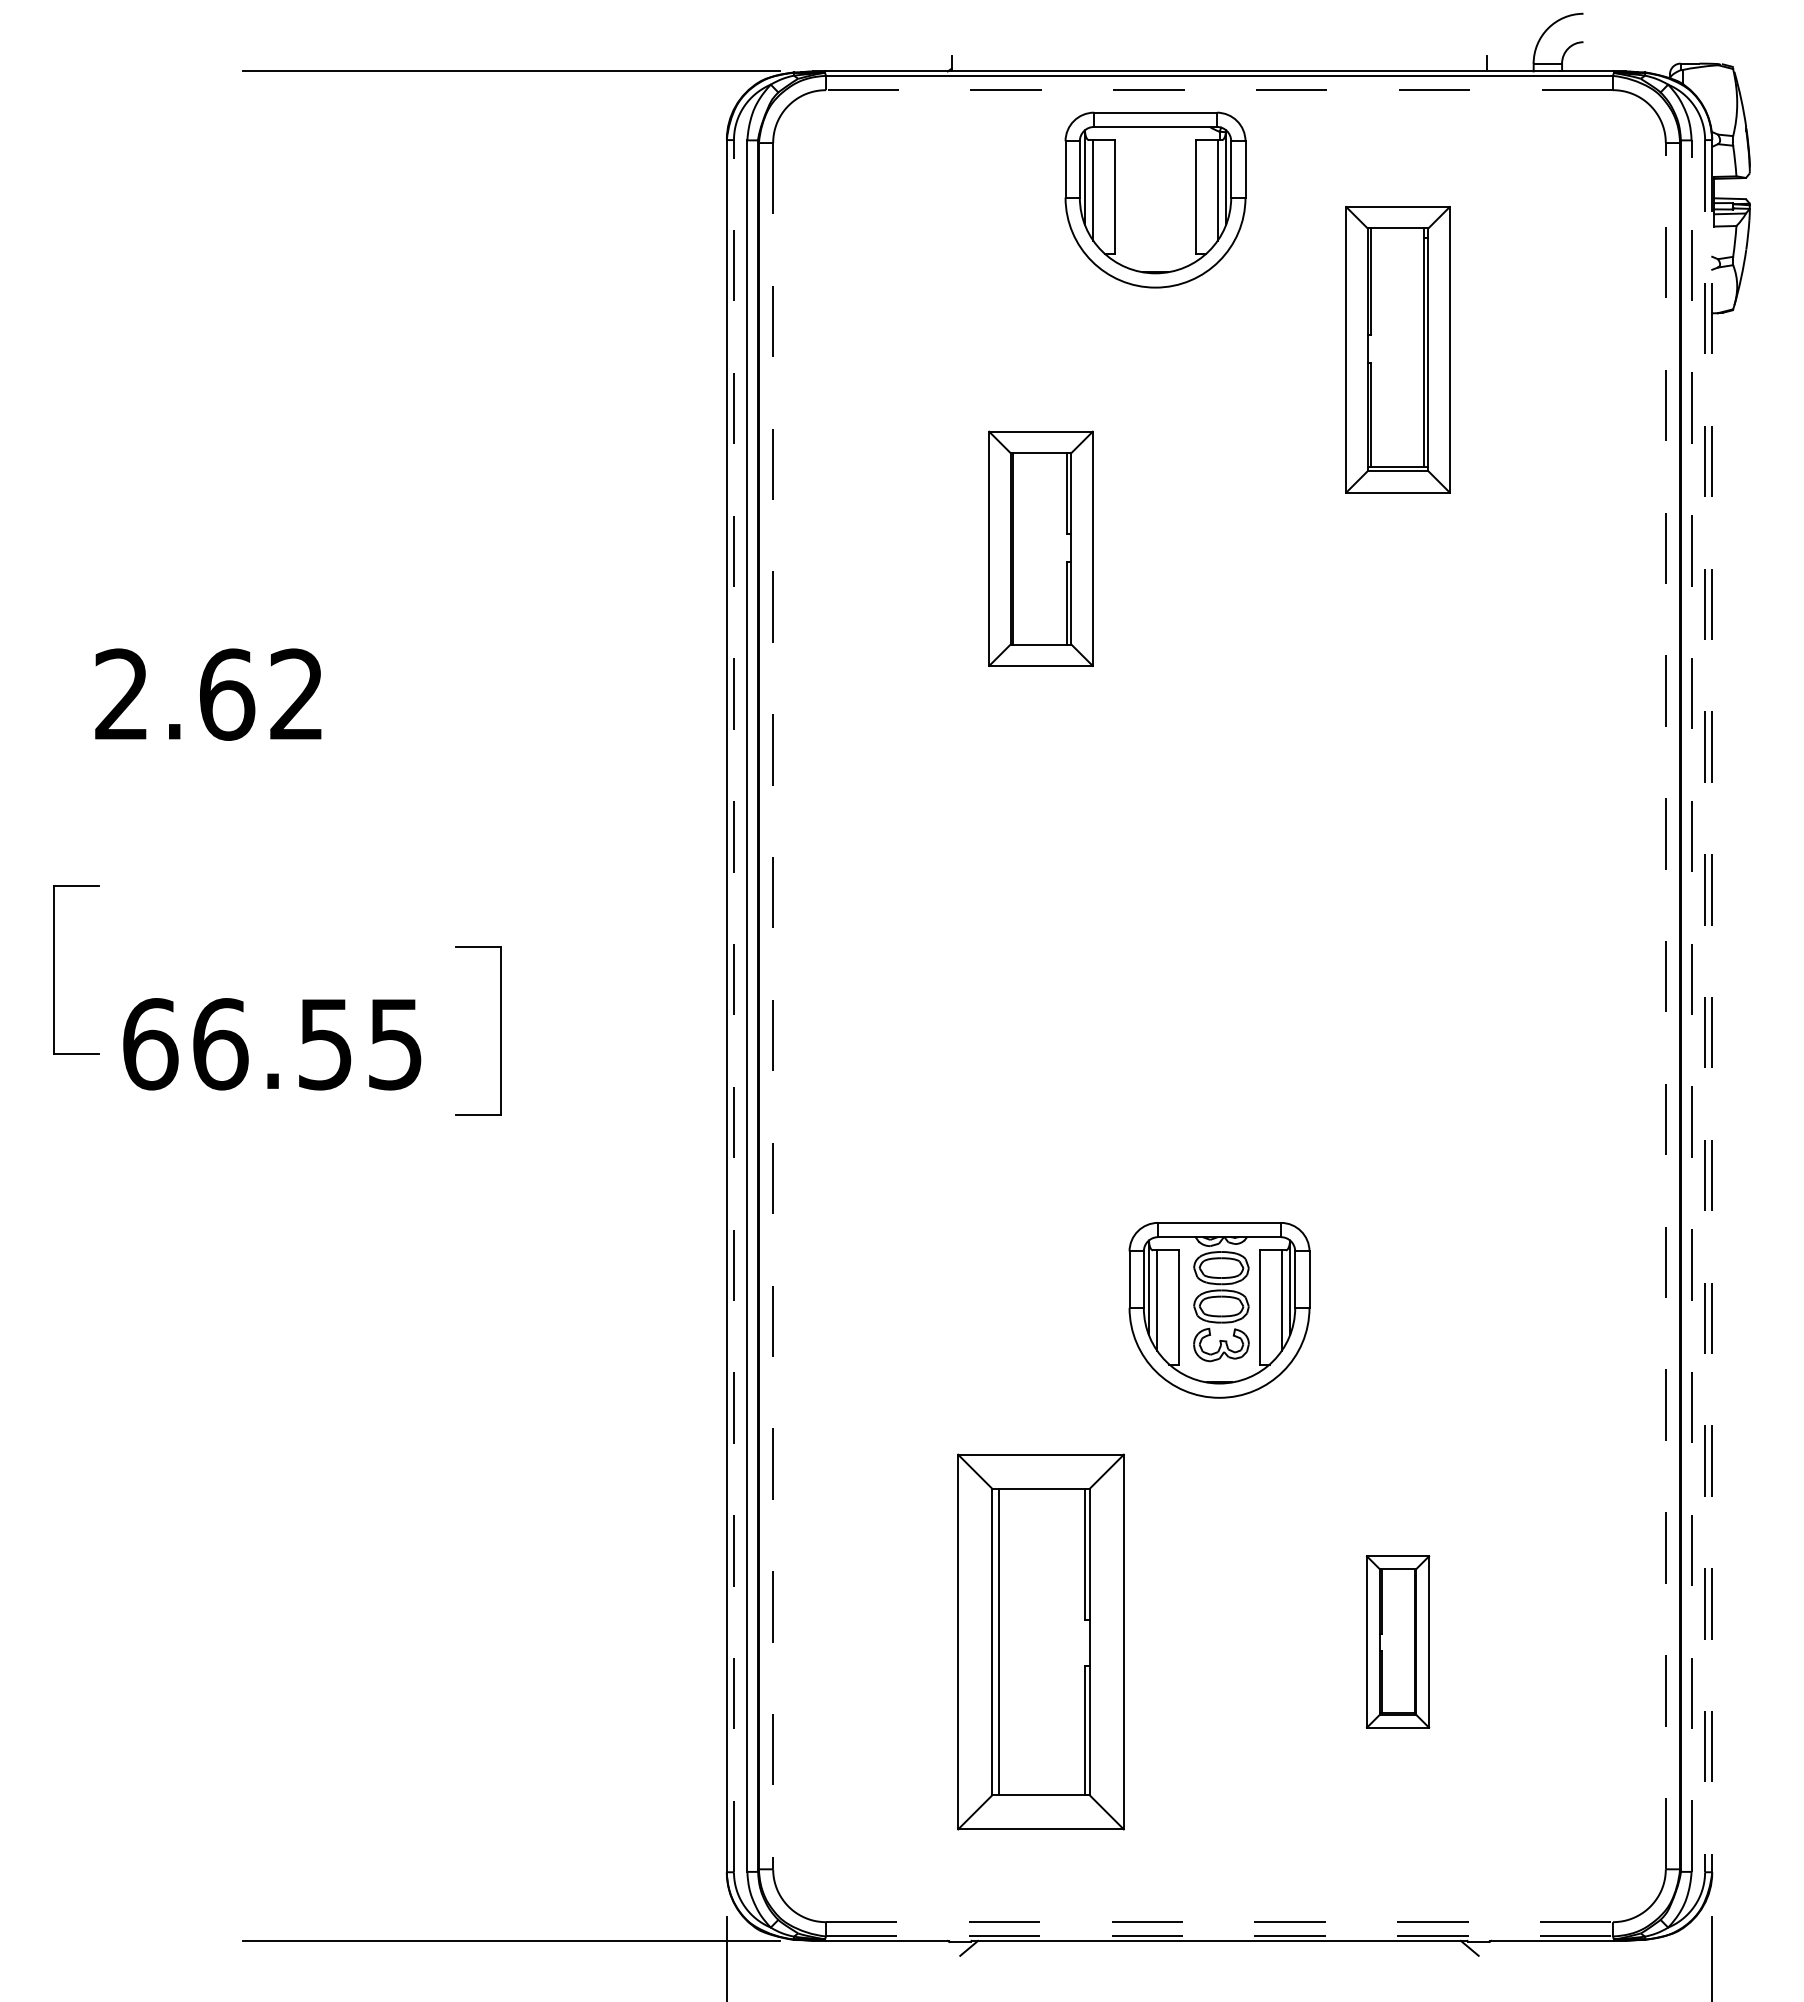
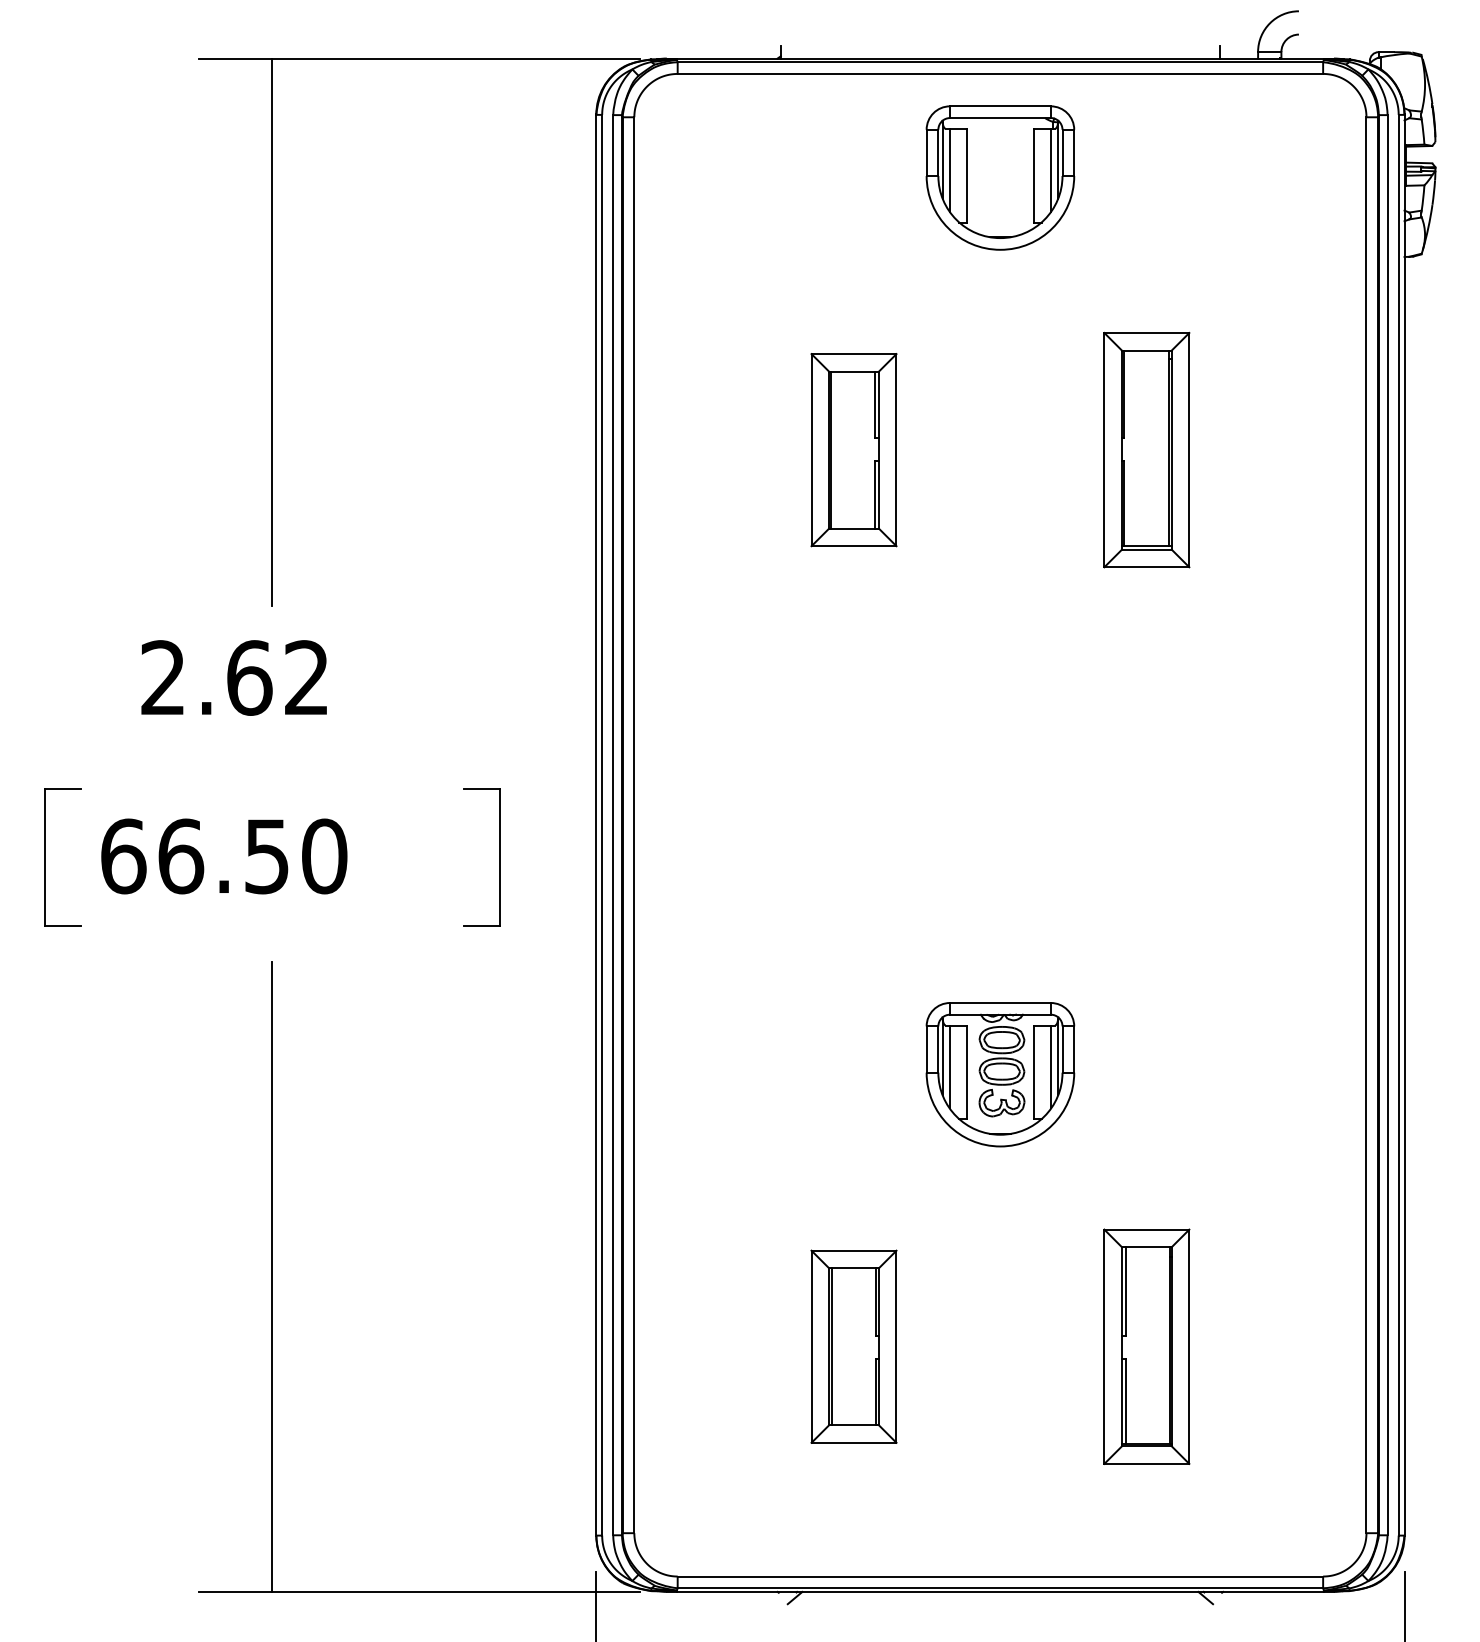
line: (1218, 90) -> (999, 74), dashed -> solid
part: (1155, 199) -> (1000, 177), moved
part: (1397, 349) -> (1146, 449), moved
line: (331, 404) -> (272, 331), added
text: (208, 694) -> (234, 677), moved
part: (54, 969) -> (44, 856), moved
line: (733, 1005) -> (601, 824), dashed -> solid
line: (1665, 1005) -> (1366, 824), dashed -> solid
line: (773, 1006) -> (634, 825), dashed -> solid
line: (1691, 1006) -> (1387, 825), dashed -> solid
line: (1705, 1006) -> (1399, 825), dashed -> solid
line: (1712, 1006) -> (1404, 825), dashed -> solid
part: (500, 1030) -> (500, 856), moved
text: (395, 1044) -> (324, 856), 66.55 -> 66.50
line: (331, 1556) -> (272, 1276), added
part: (1040, 1641) -> (853, 1346), size x0.62
part: (1397, 1641) -> (1146, 1346), size x1.67
line: (1219, 1922) -> (1000, 1576), dashed -> solid
line: (1219, 1936) -> (1000, 1588), dashed -> solid

